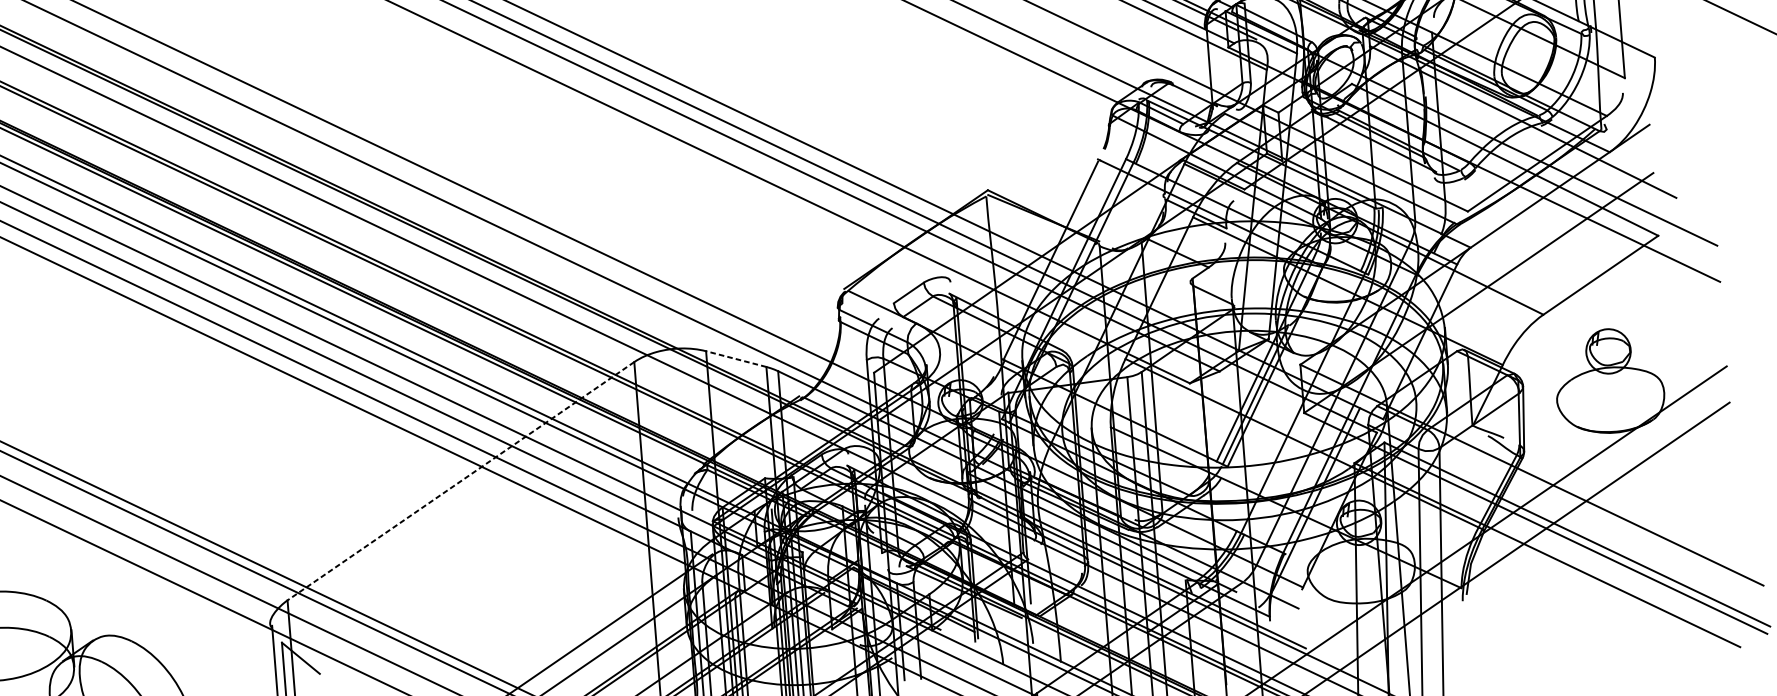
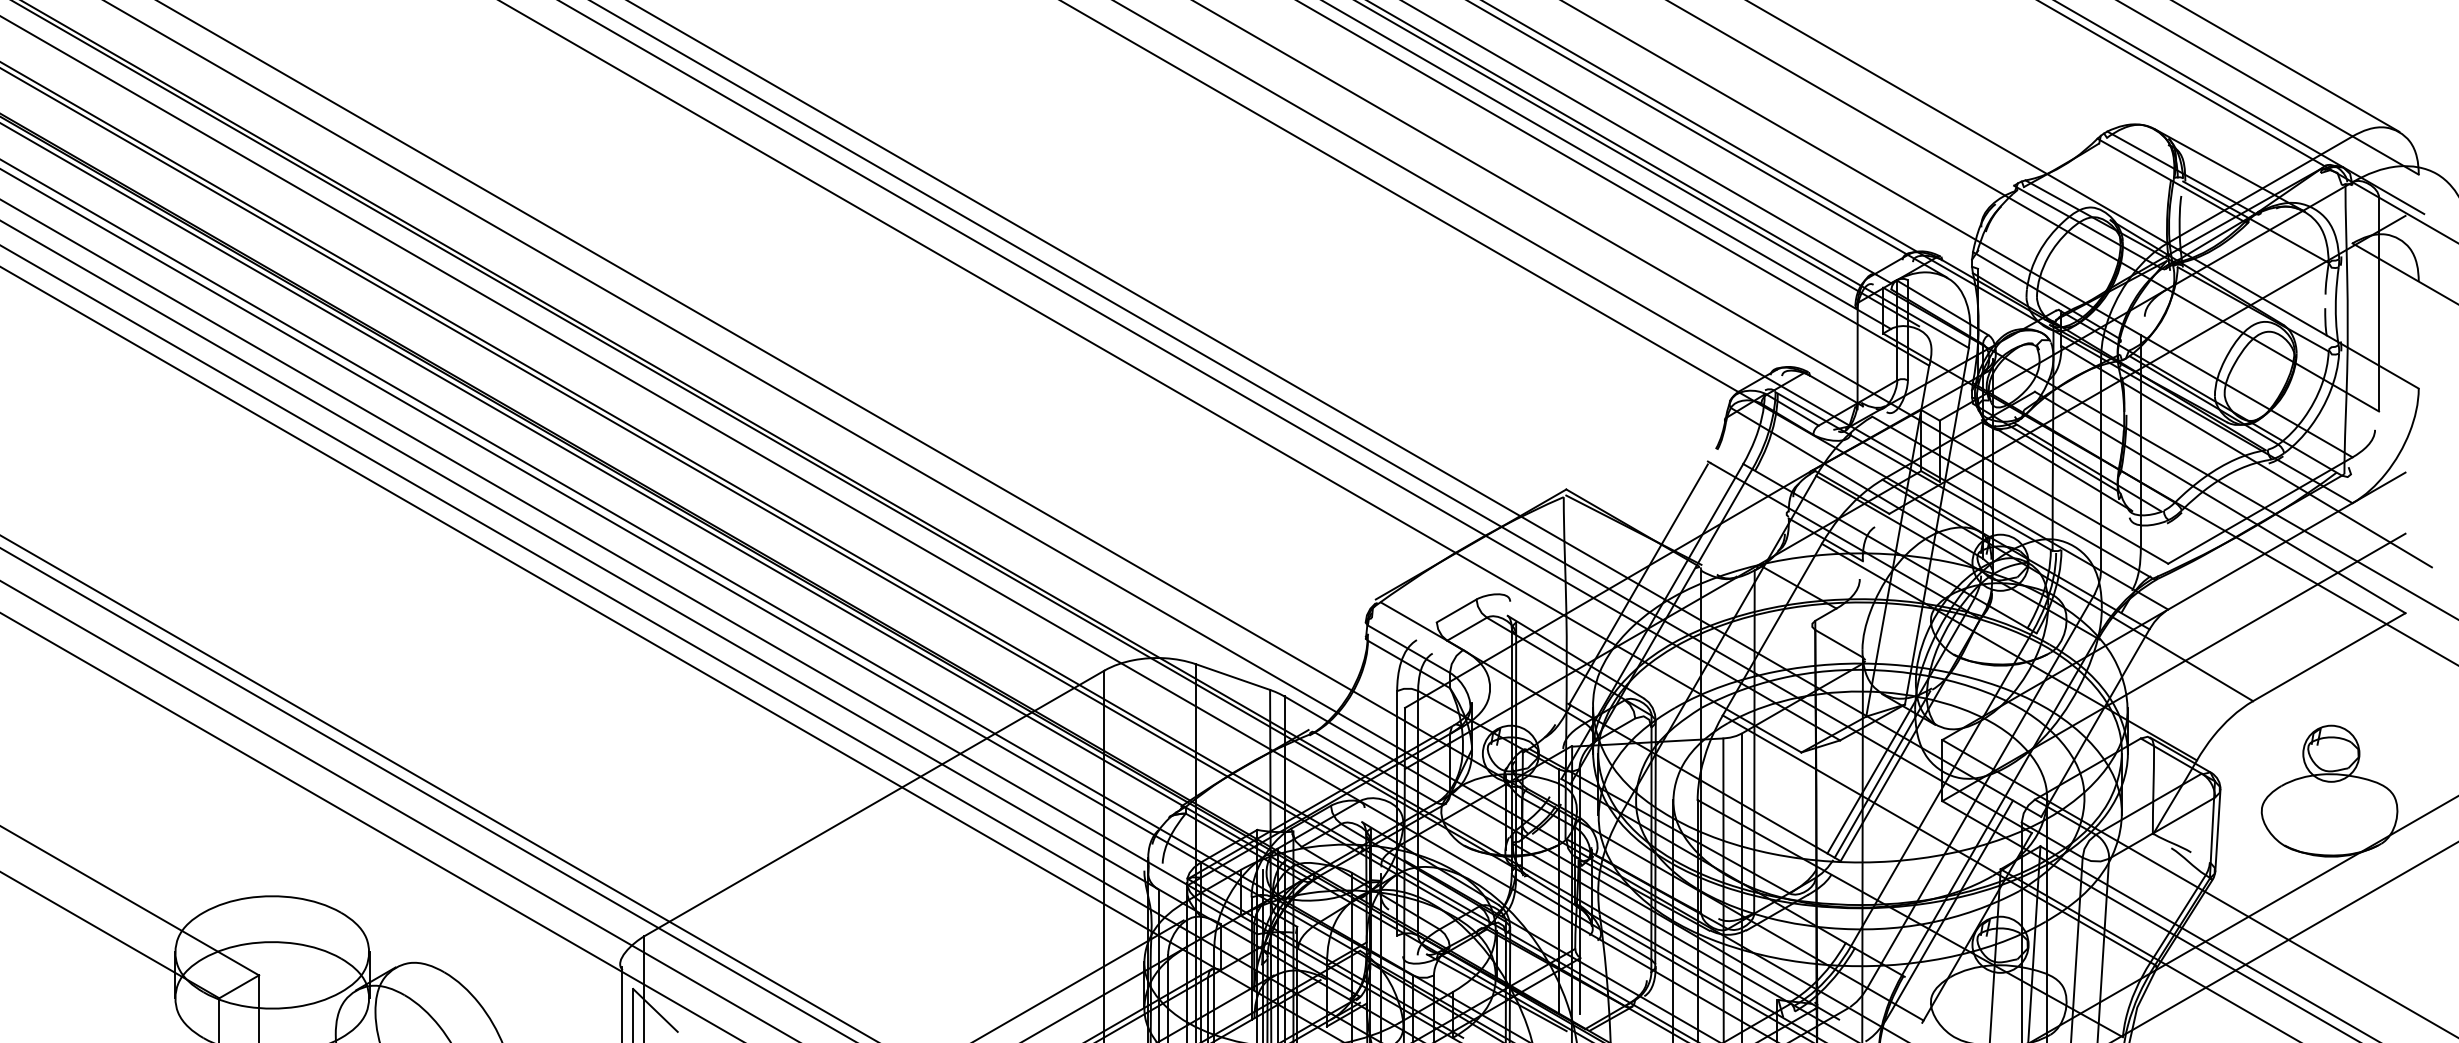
line: (735, 358) -> (1232, 676), dashed -> solid
line: (461, 481) -> (874, 803), dashed -> solid

